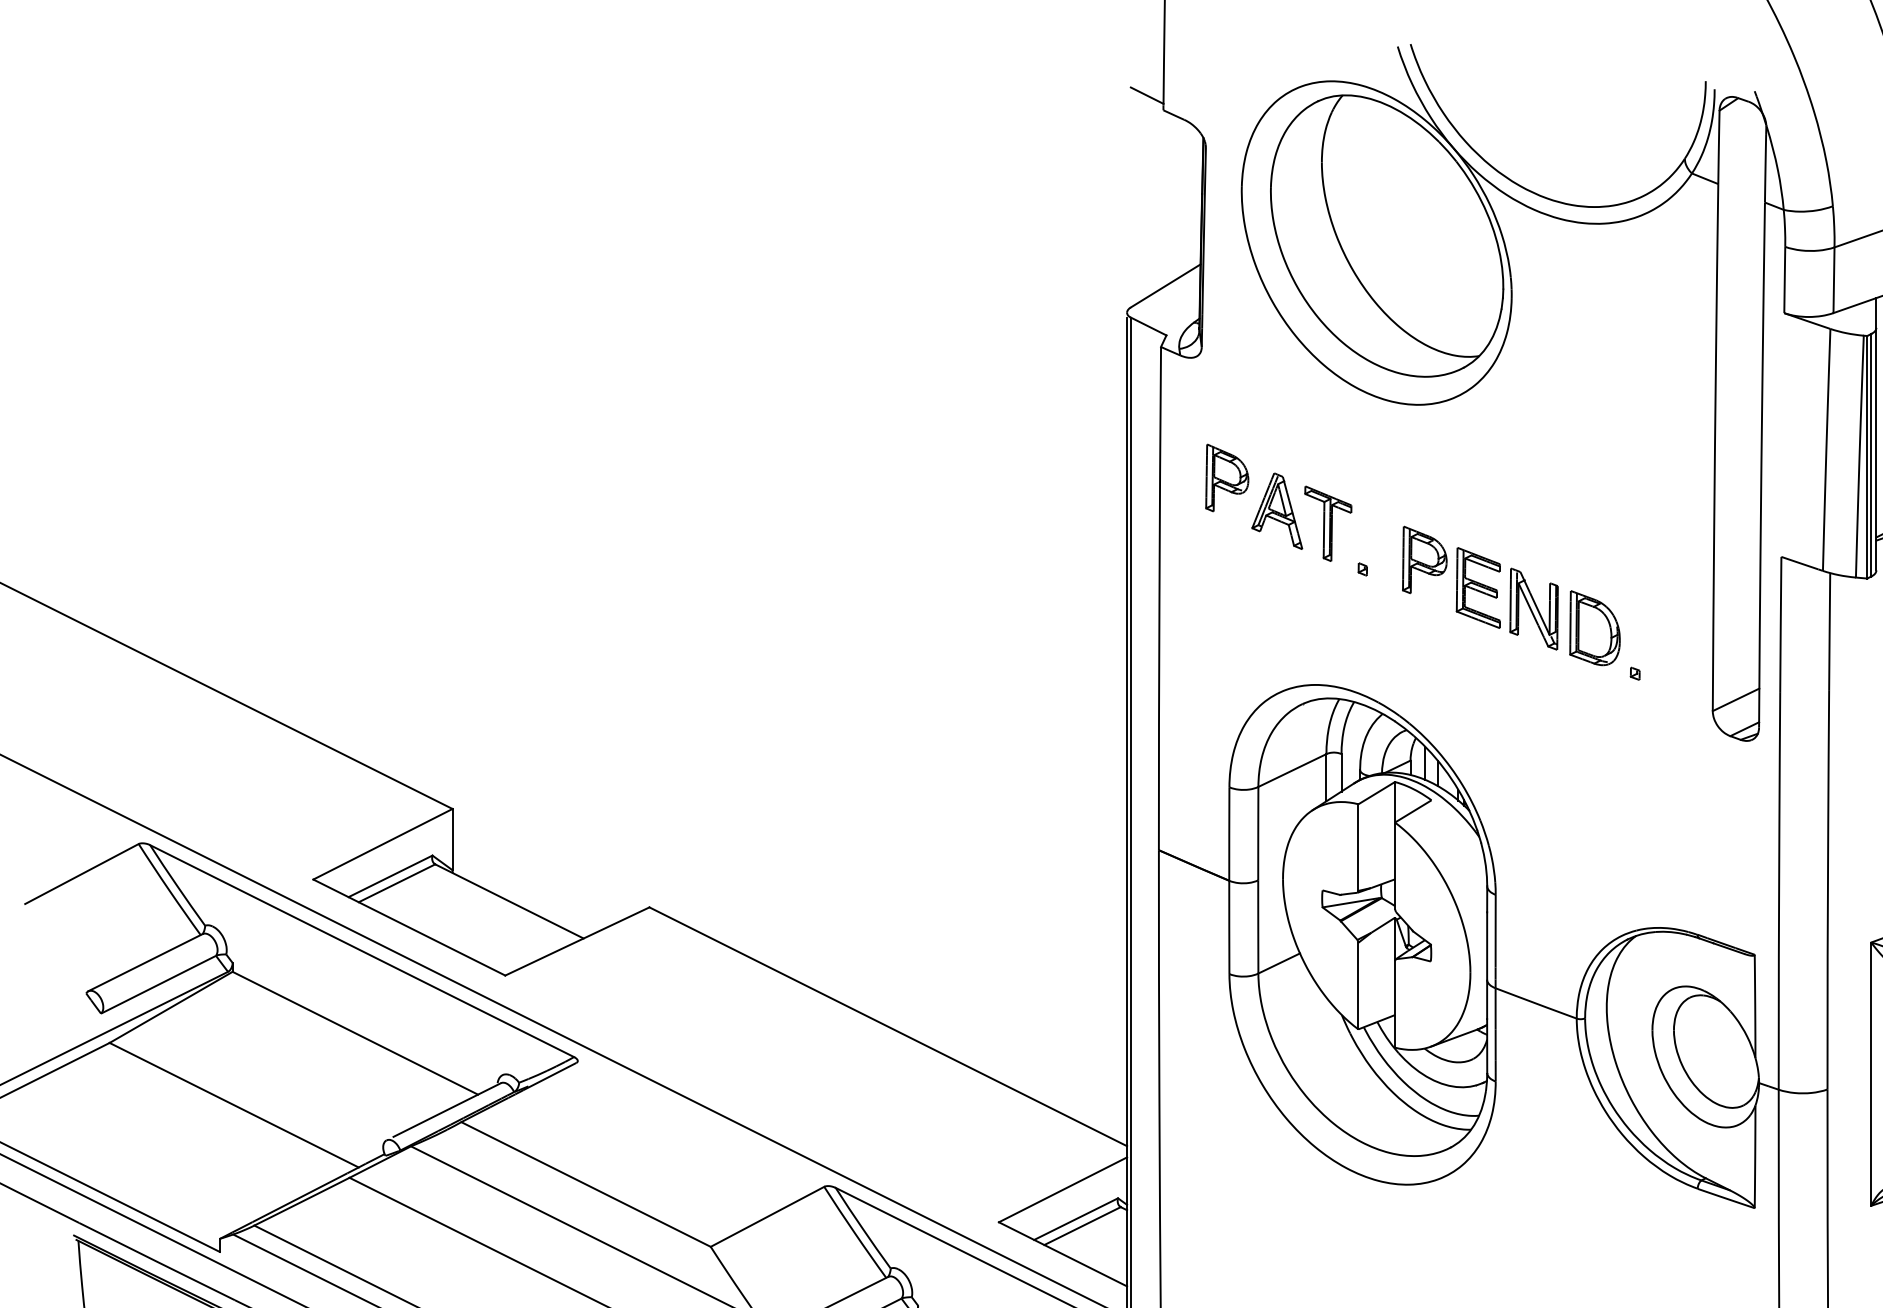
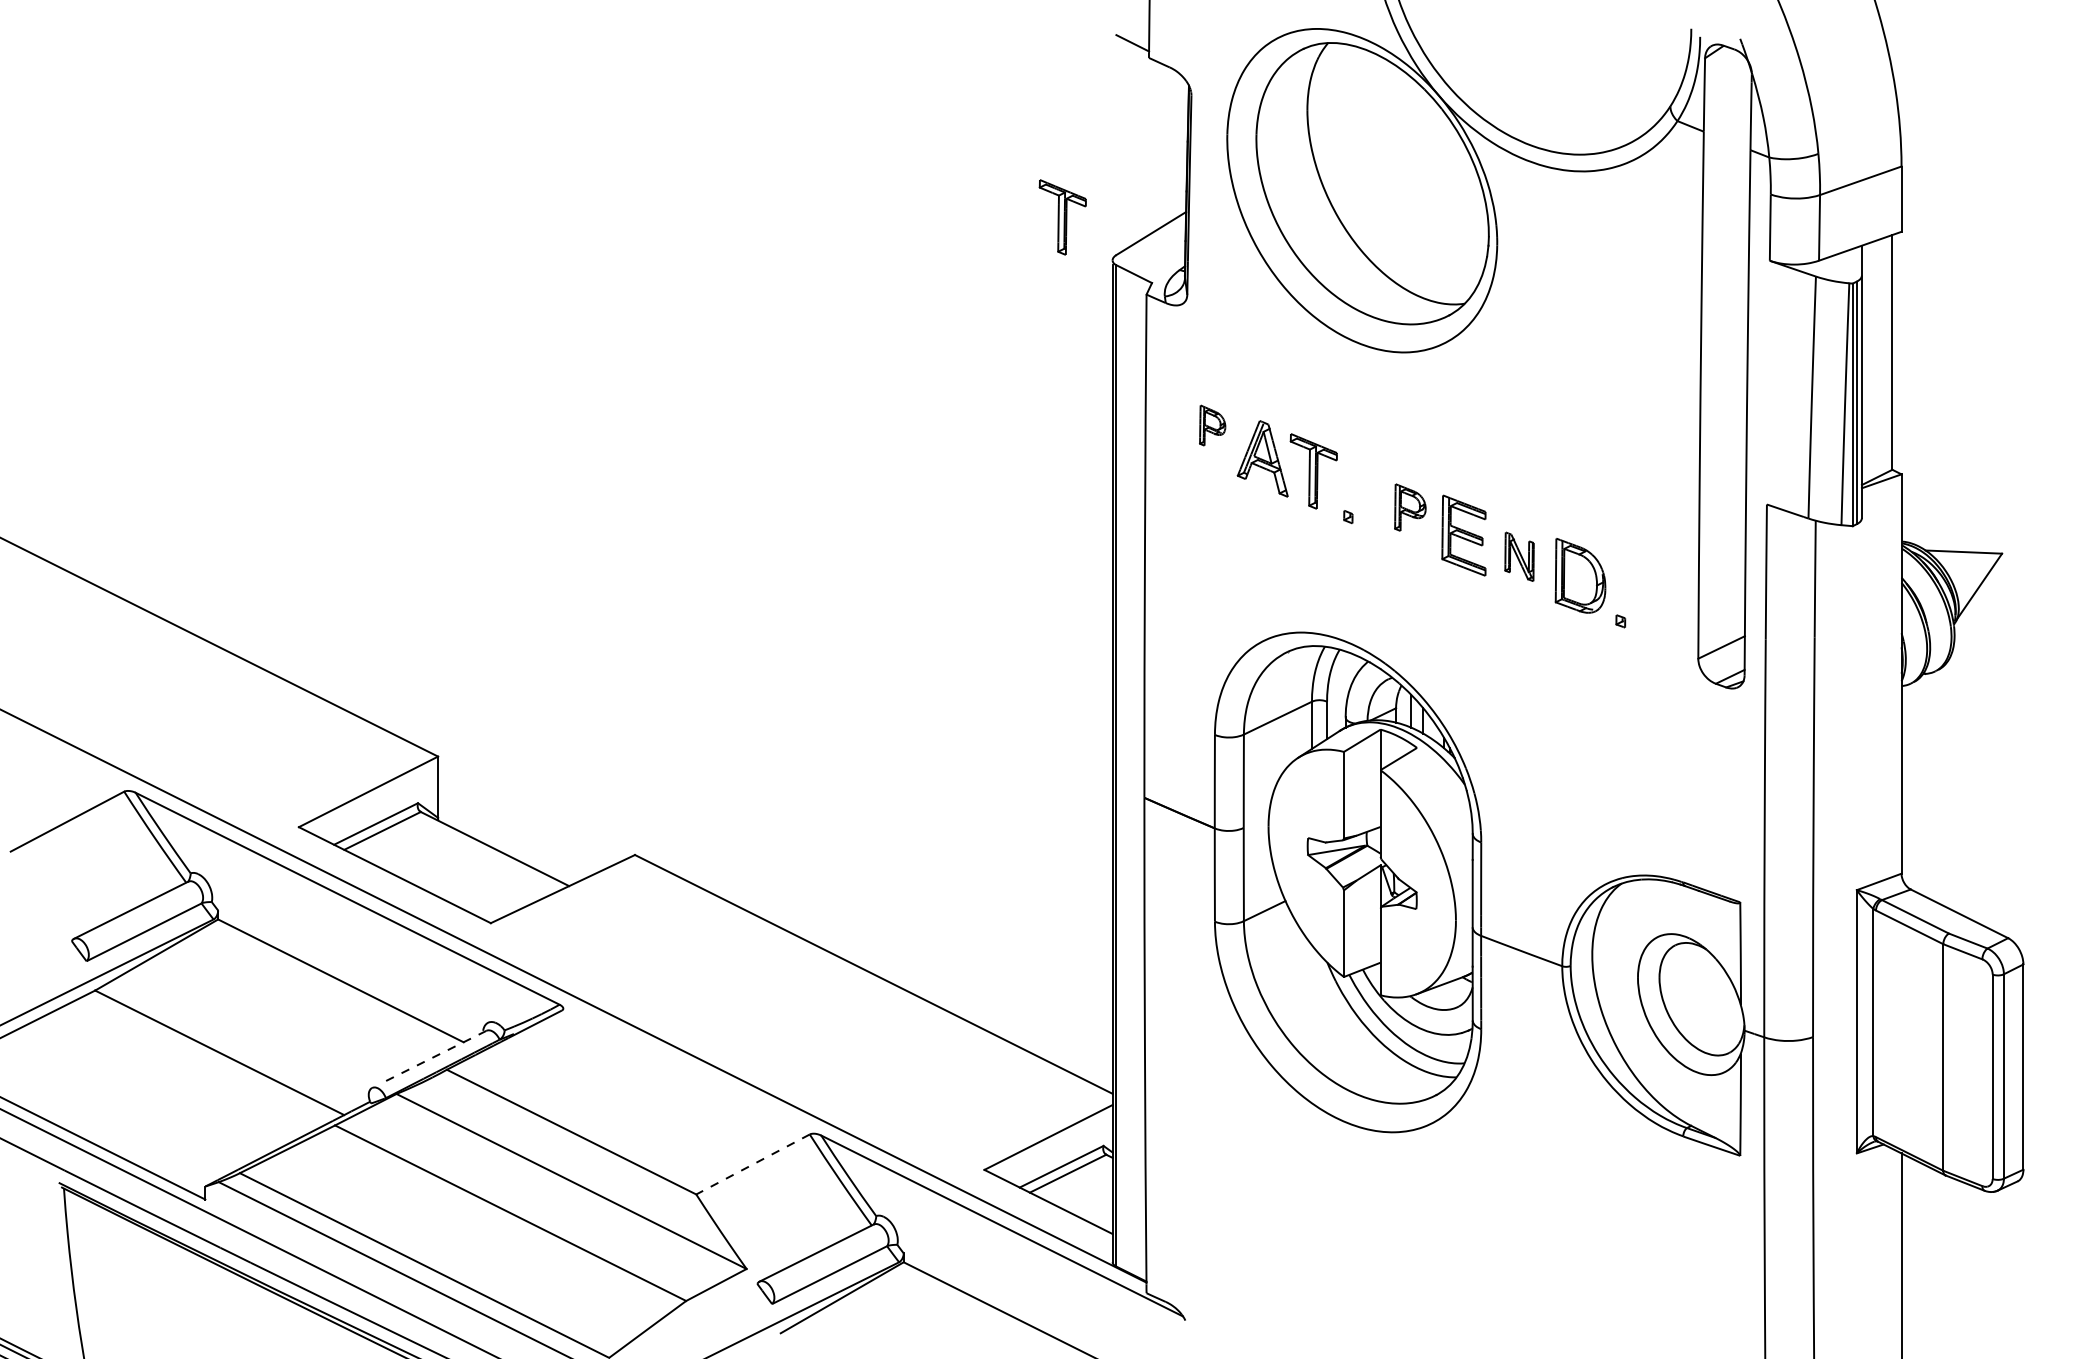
part: (1076, 269) -> (1062, 217), added
part: (1226, 477) -> (1212, 425), size x0.6
part: (1424, 559) -> (1410, 507), size x0.7
part: (1533, 608) -> (1519, 556), size x0.6
line: (446, 1109) -> (432, 1057), solid -> dashed
line: (766, 1216) -> (752, 1164), solid -> dashed

